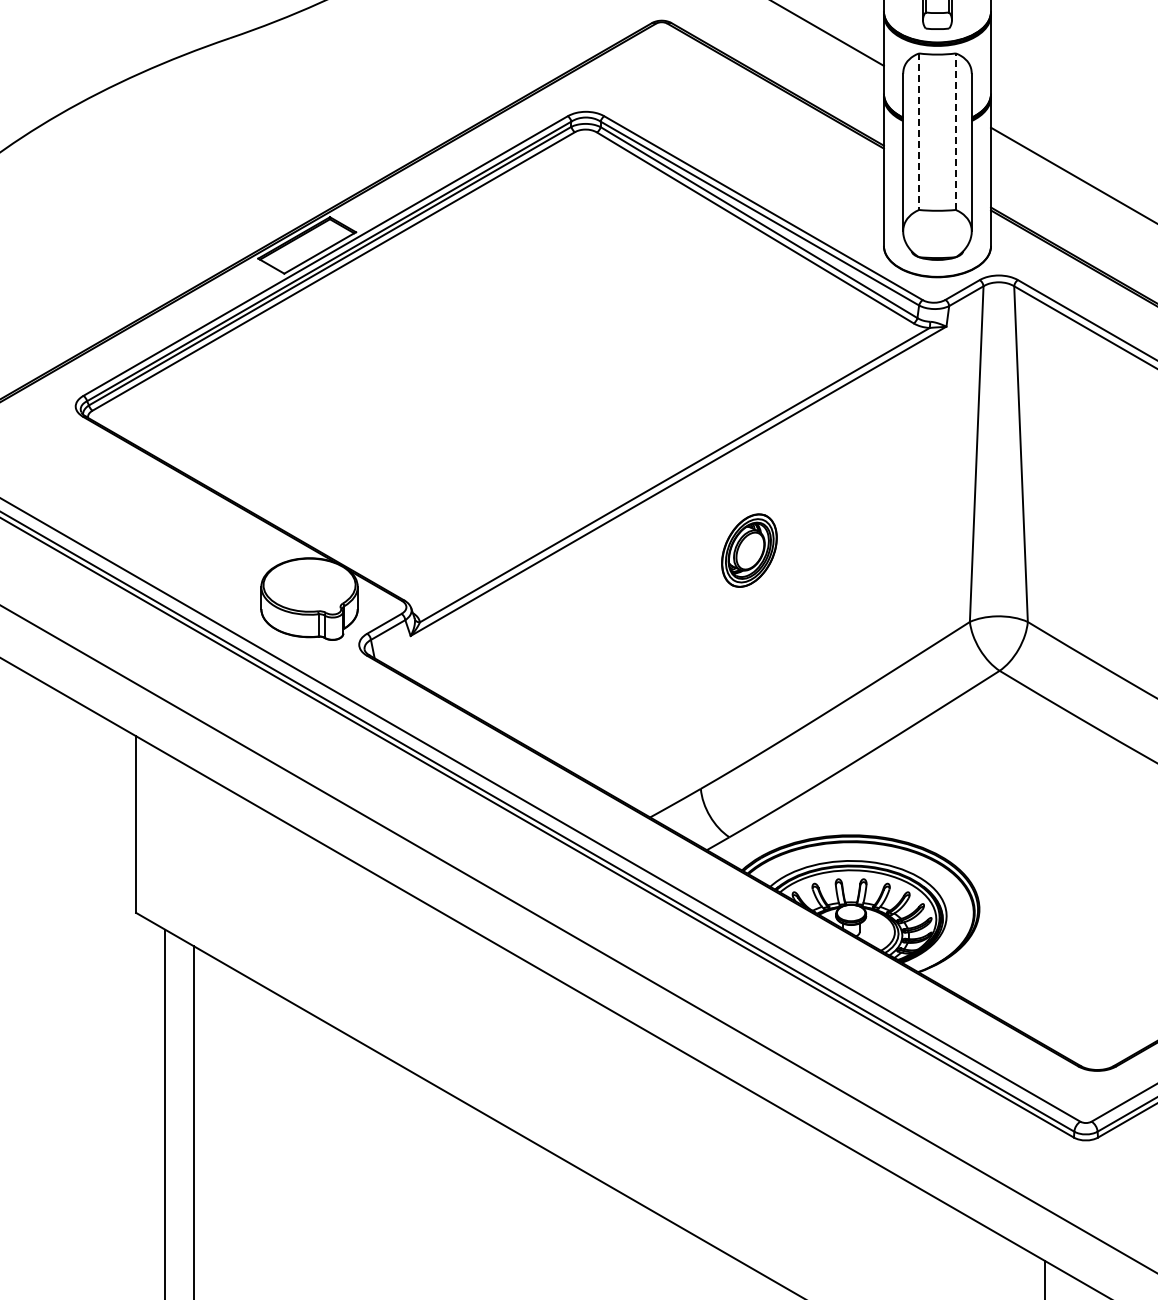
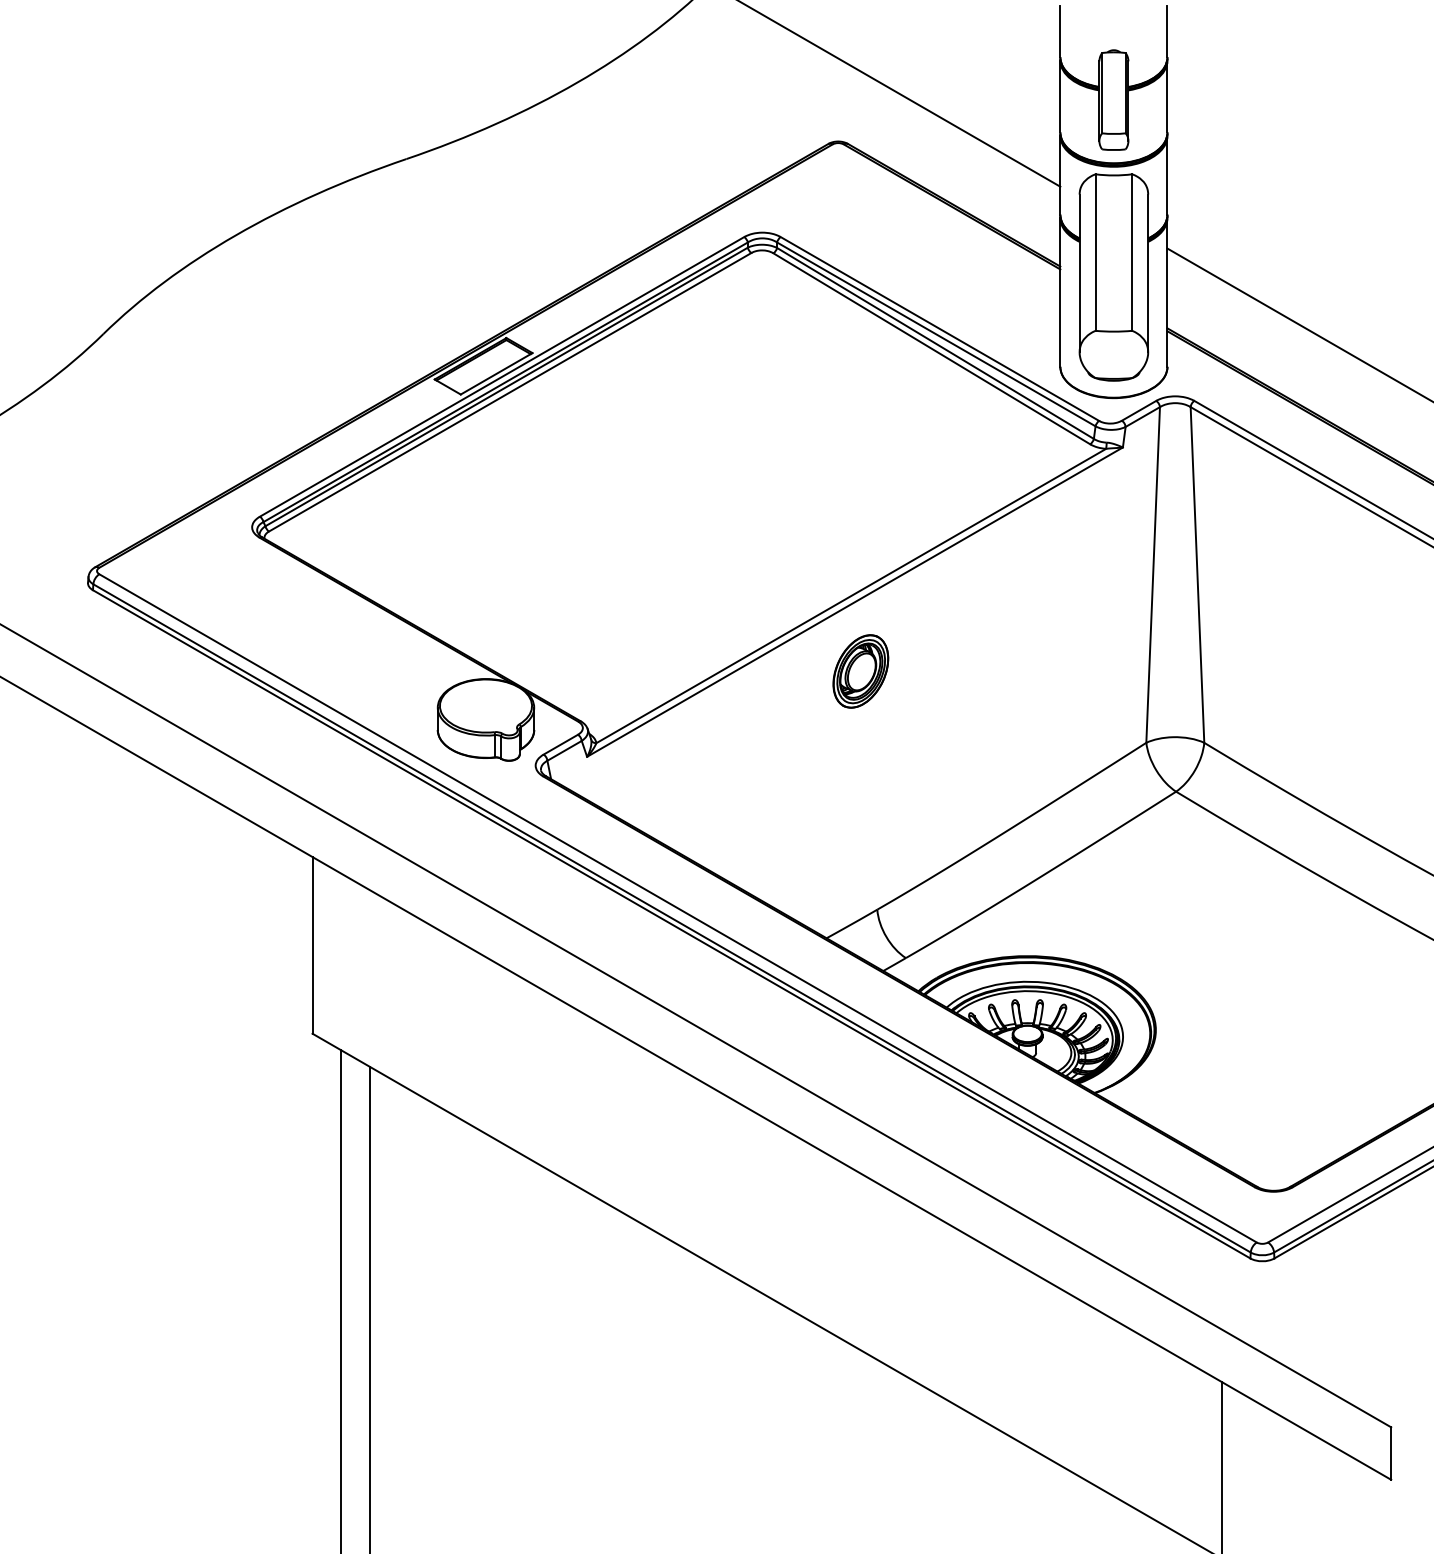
line: (956, 131) -> (1132, 252), dashed -> solid
line: (919, 132) -> (1095, 253), dashed -> solid
part: (749, 550) -> (860, 671), moved

